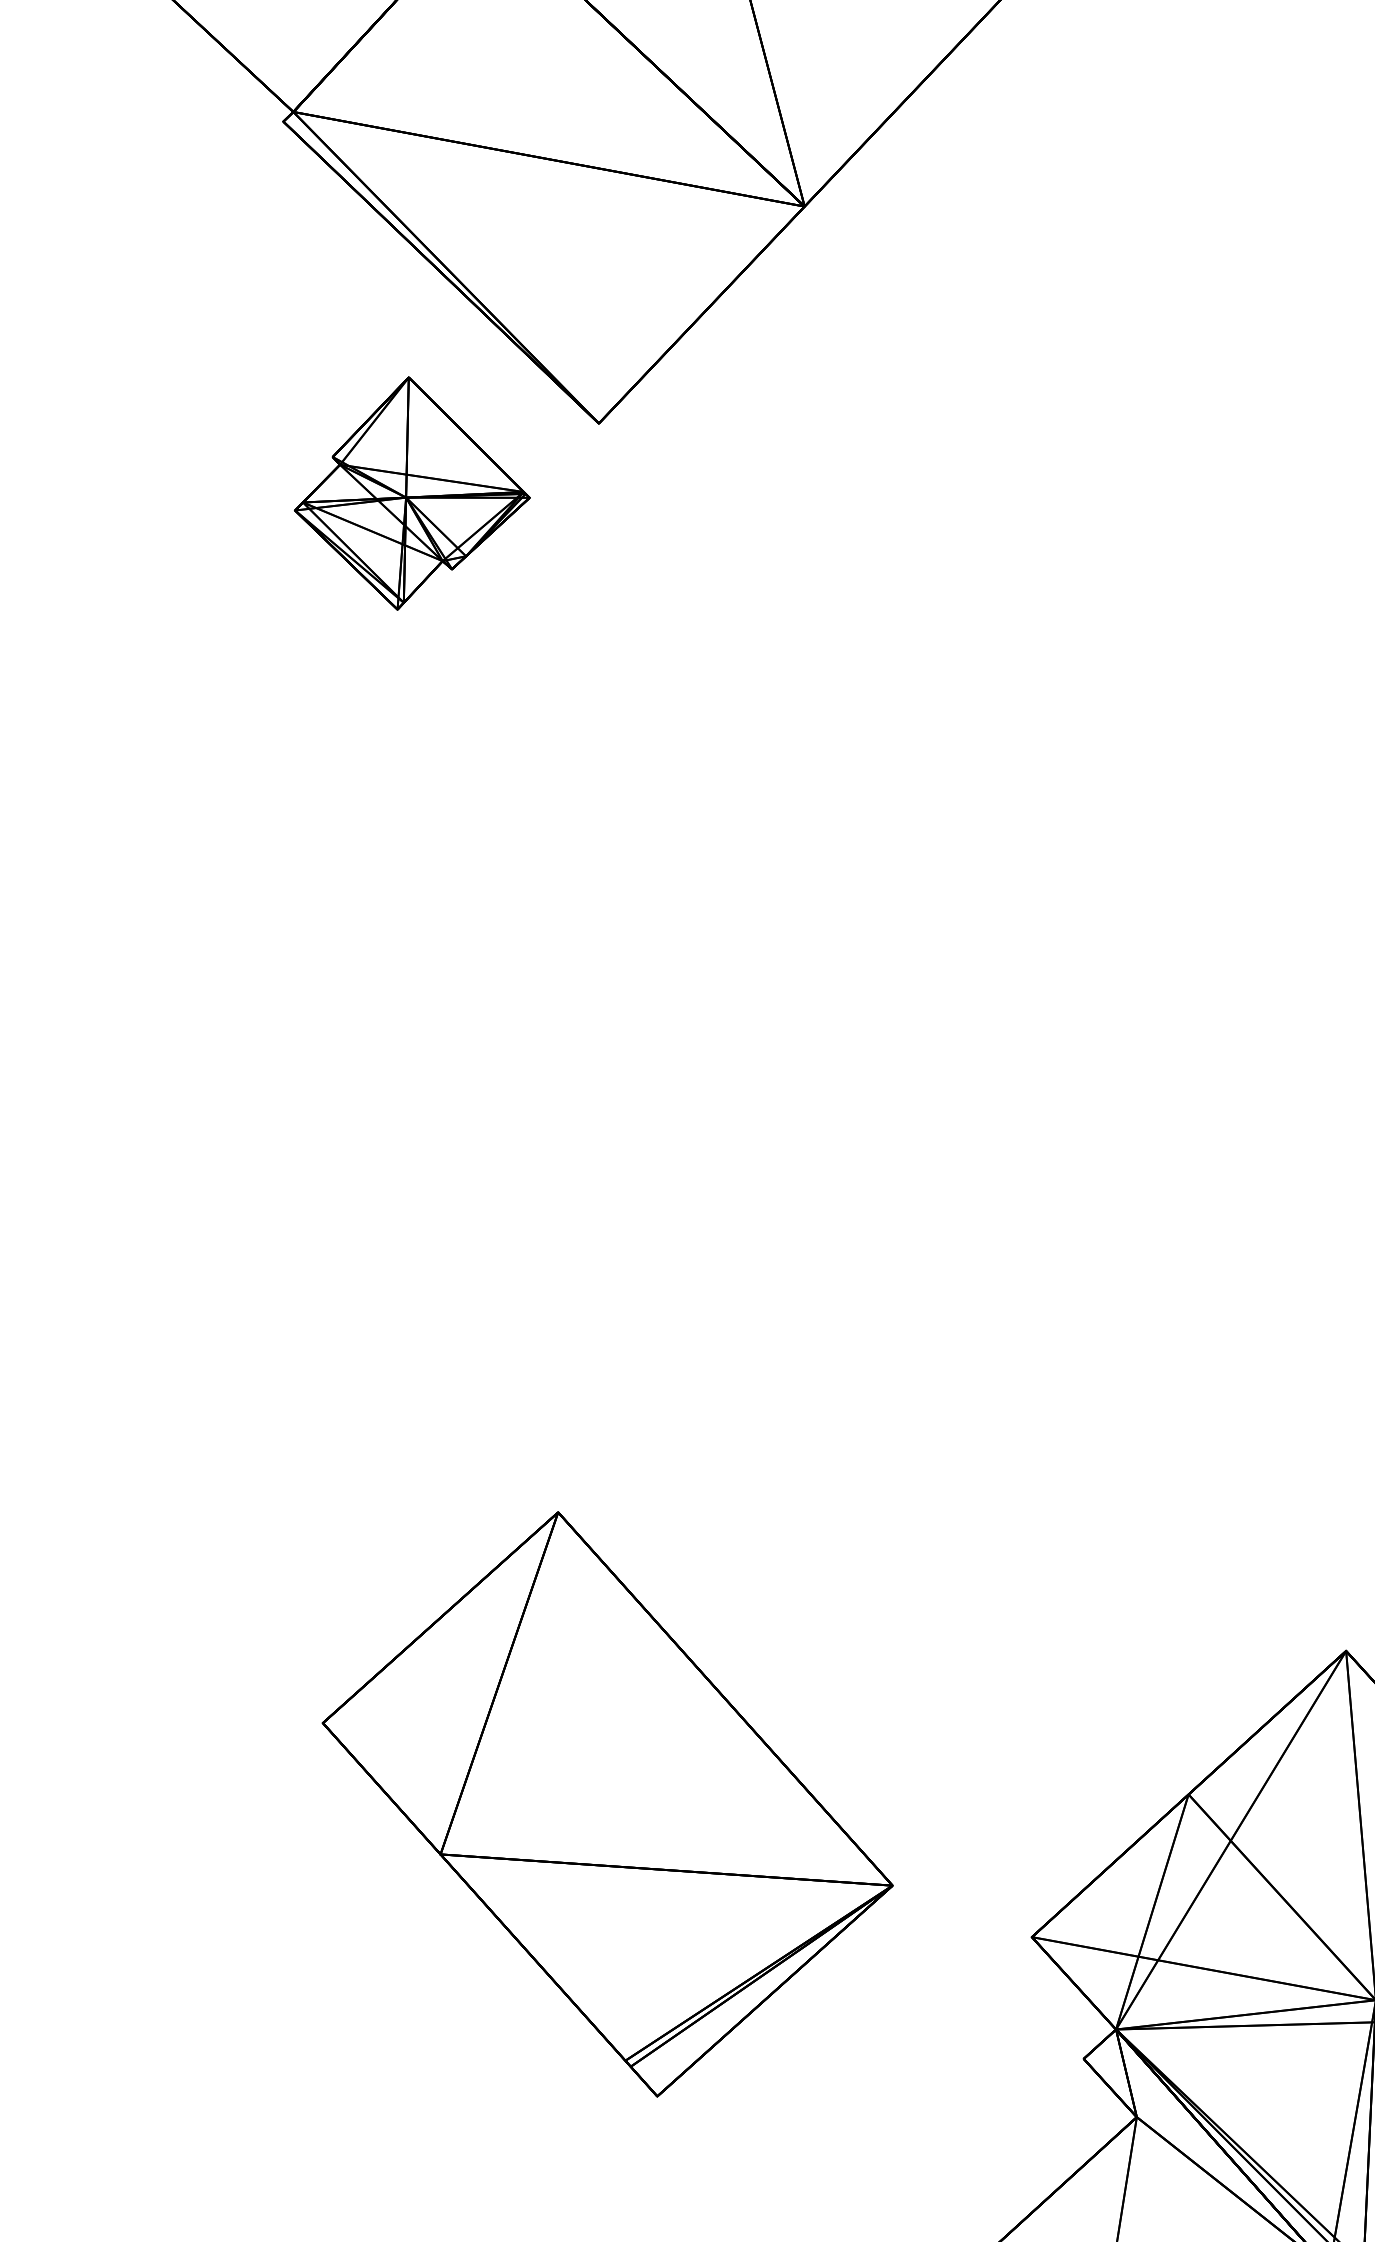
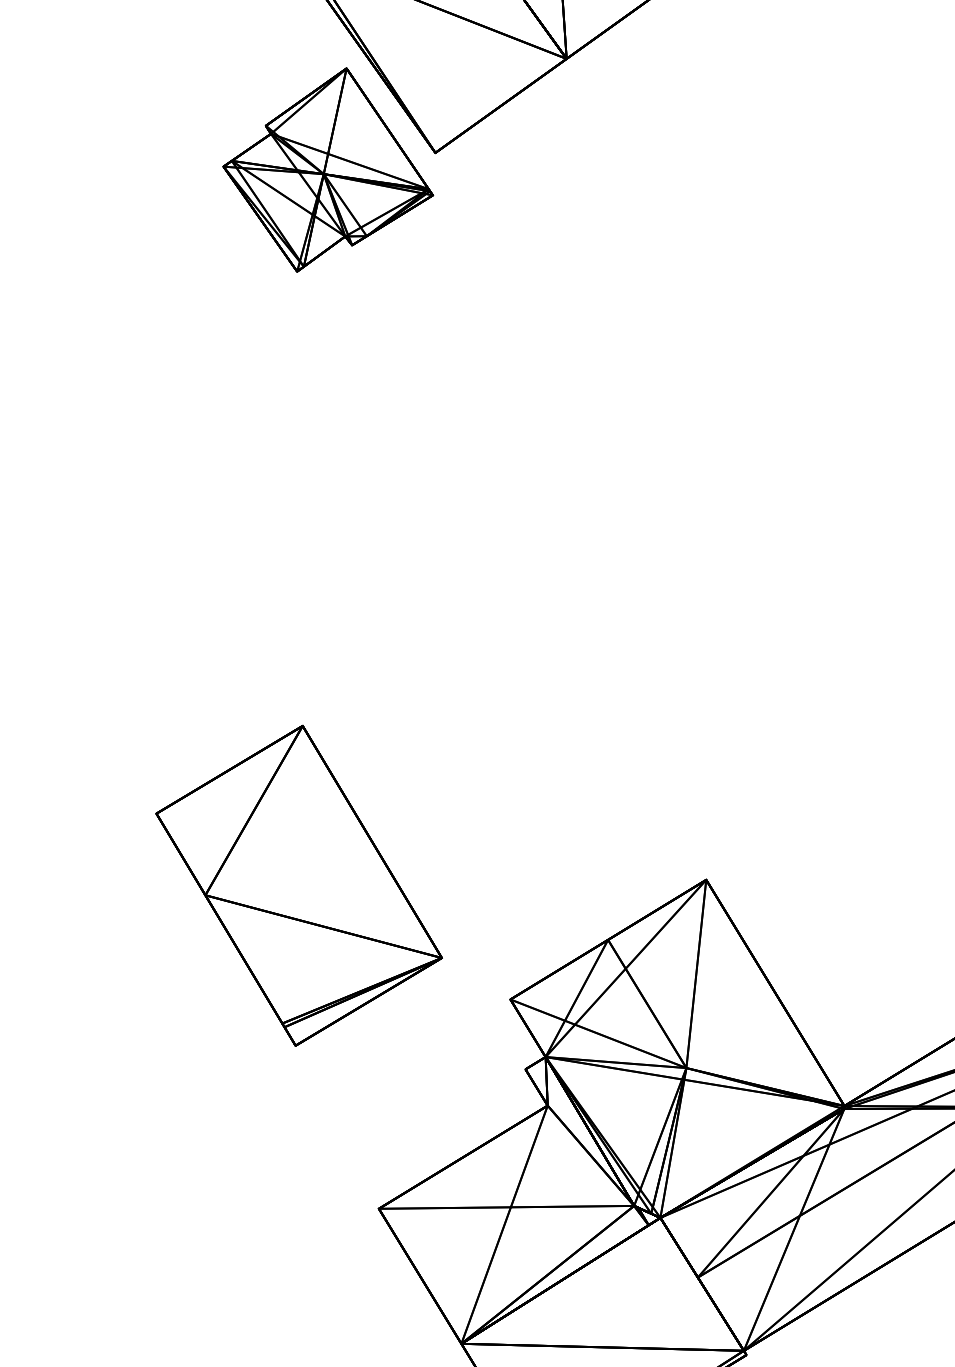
part: (410, 491) -> (328, 169), size x1.67

